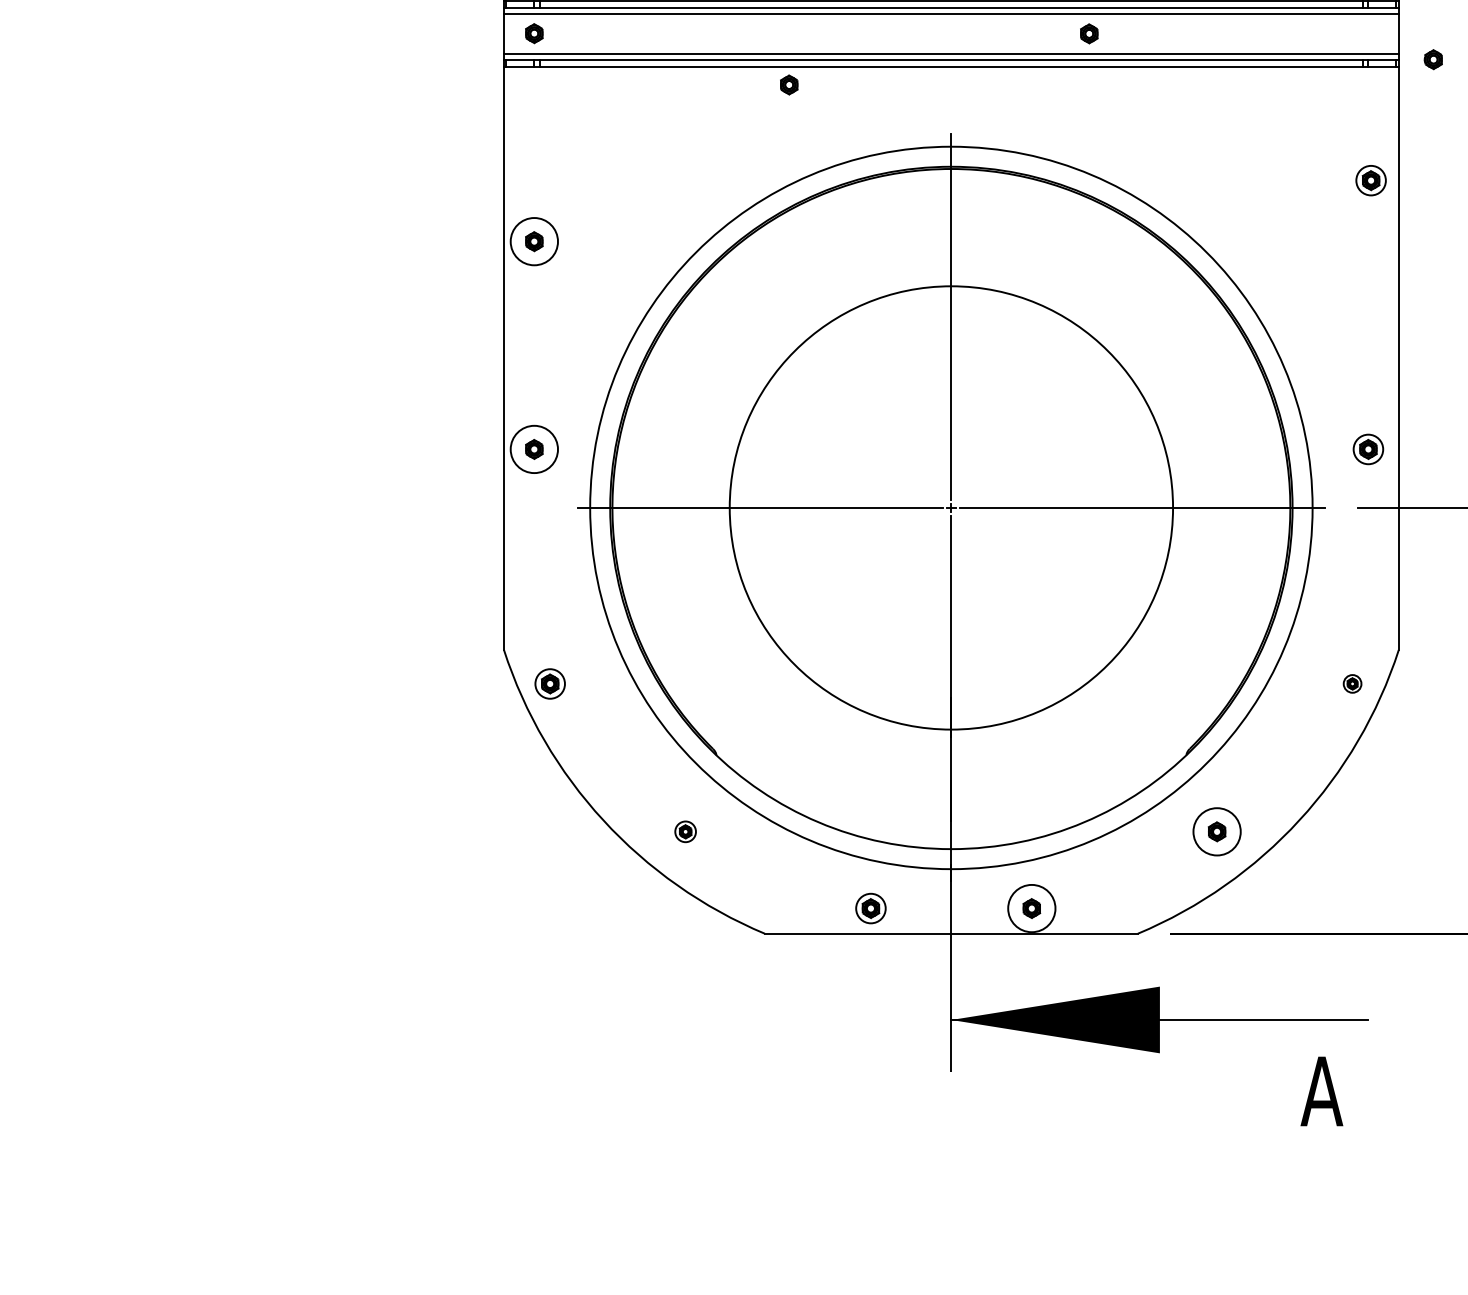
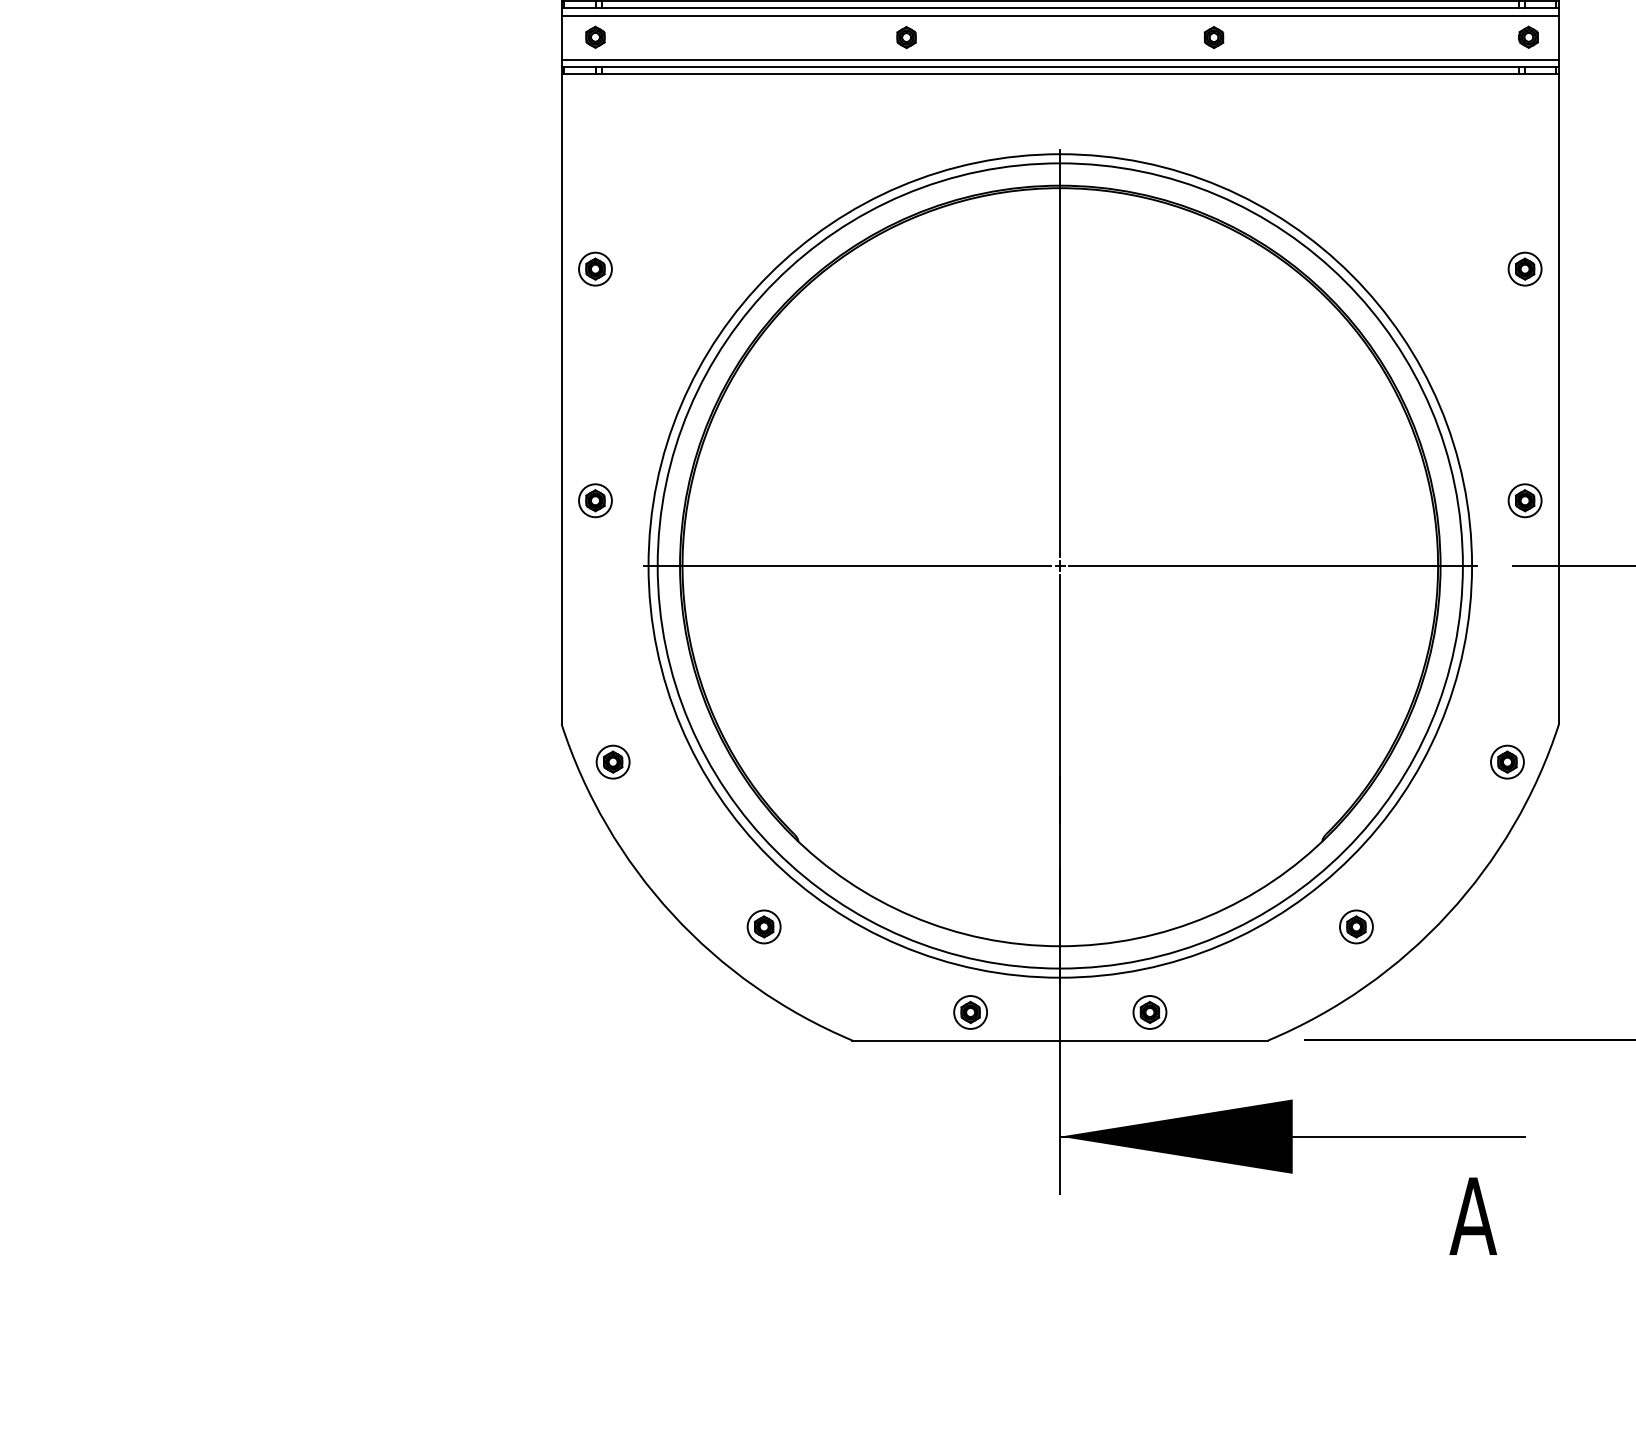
part: (1432, 58) -> (1527, 36), moved
part: (789, 84) -> (906, 37), moved
part: (1370, 180) -> (1524, 268), moved
circle: (534, 241) -> (595, 268), size x0.62
circle: (534, 449) -> (595, 500), size x0.62
circle: (951, 507) -> (1060, 565), size x1.67
part: (1352, 683) -> (1507, 761), size x1.67
part: (685, 831) -> (763, 926), size x1.43
circle: (1217, 831) -> (1356, 926), size x0.62
circle: (1031, 908) -> (1149, 1012), size x0.62

